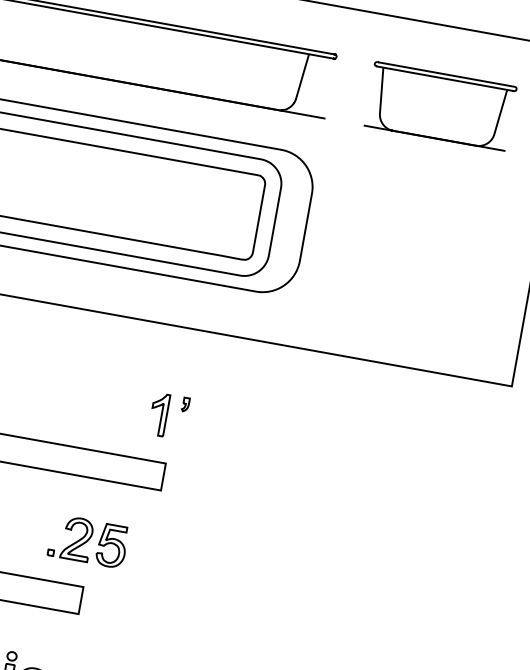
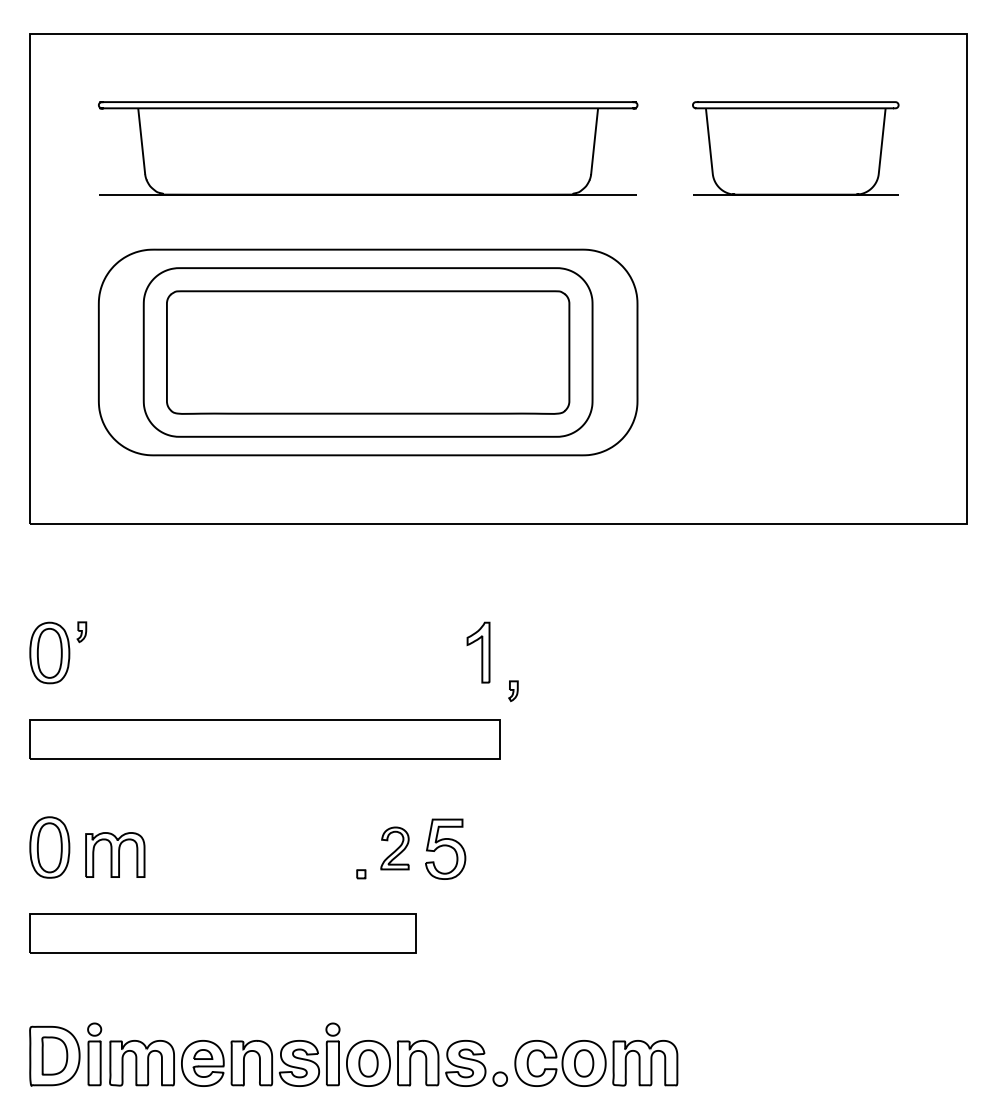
part: (185, 405) -> (513, 691), moved
part: (76, 539) -> (394, 848), size x0.7

